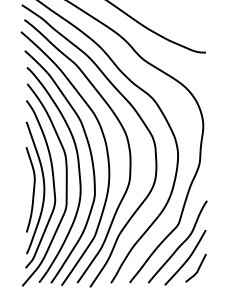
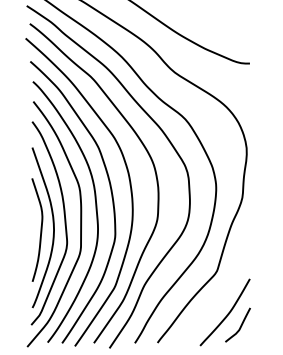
curve: (180, 244) -> (219, 296), removed

